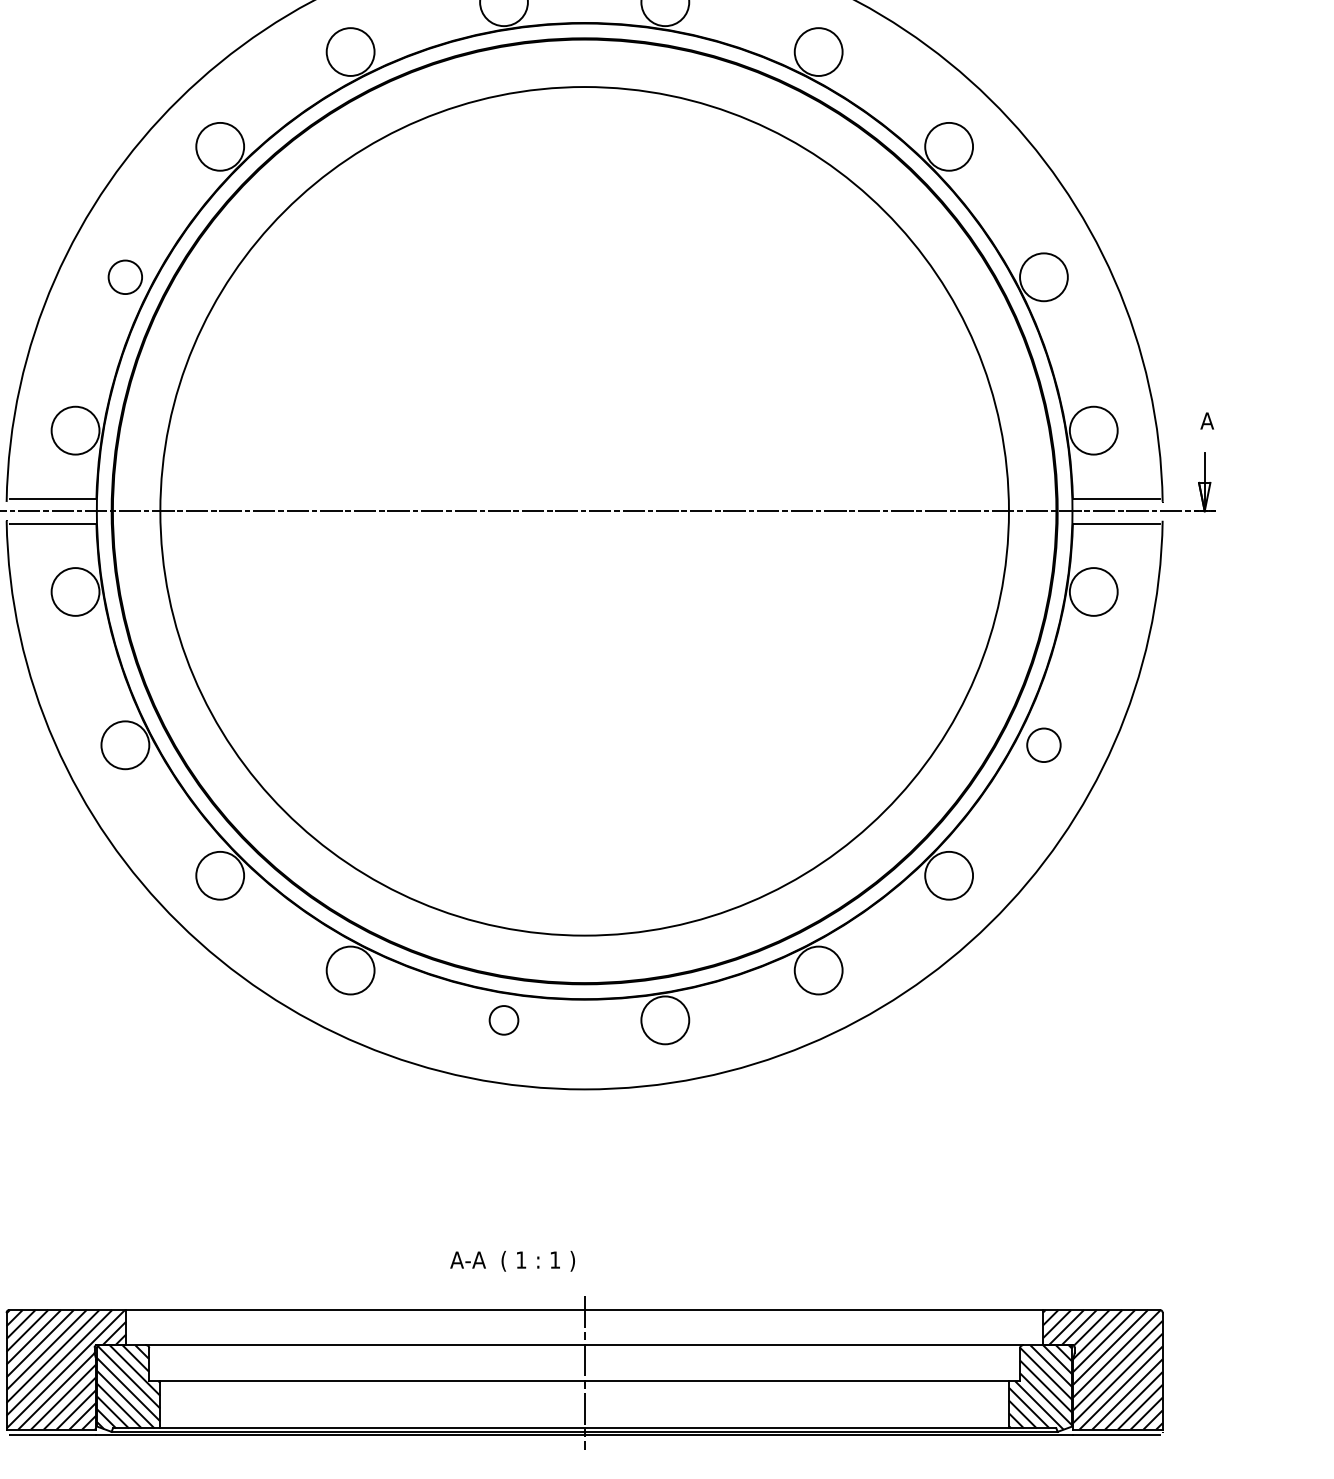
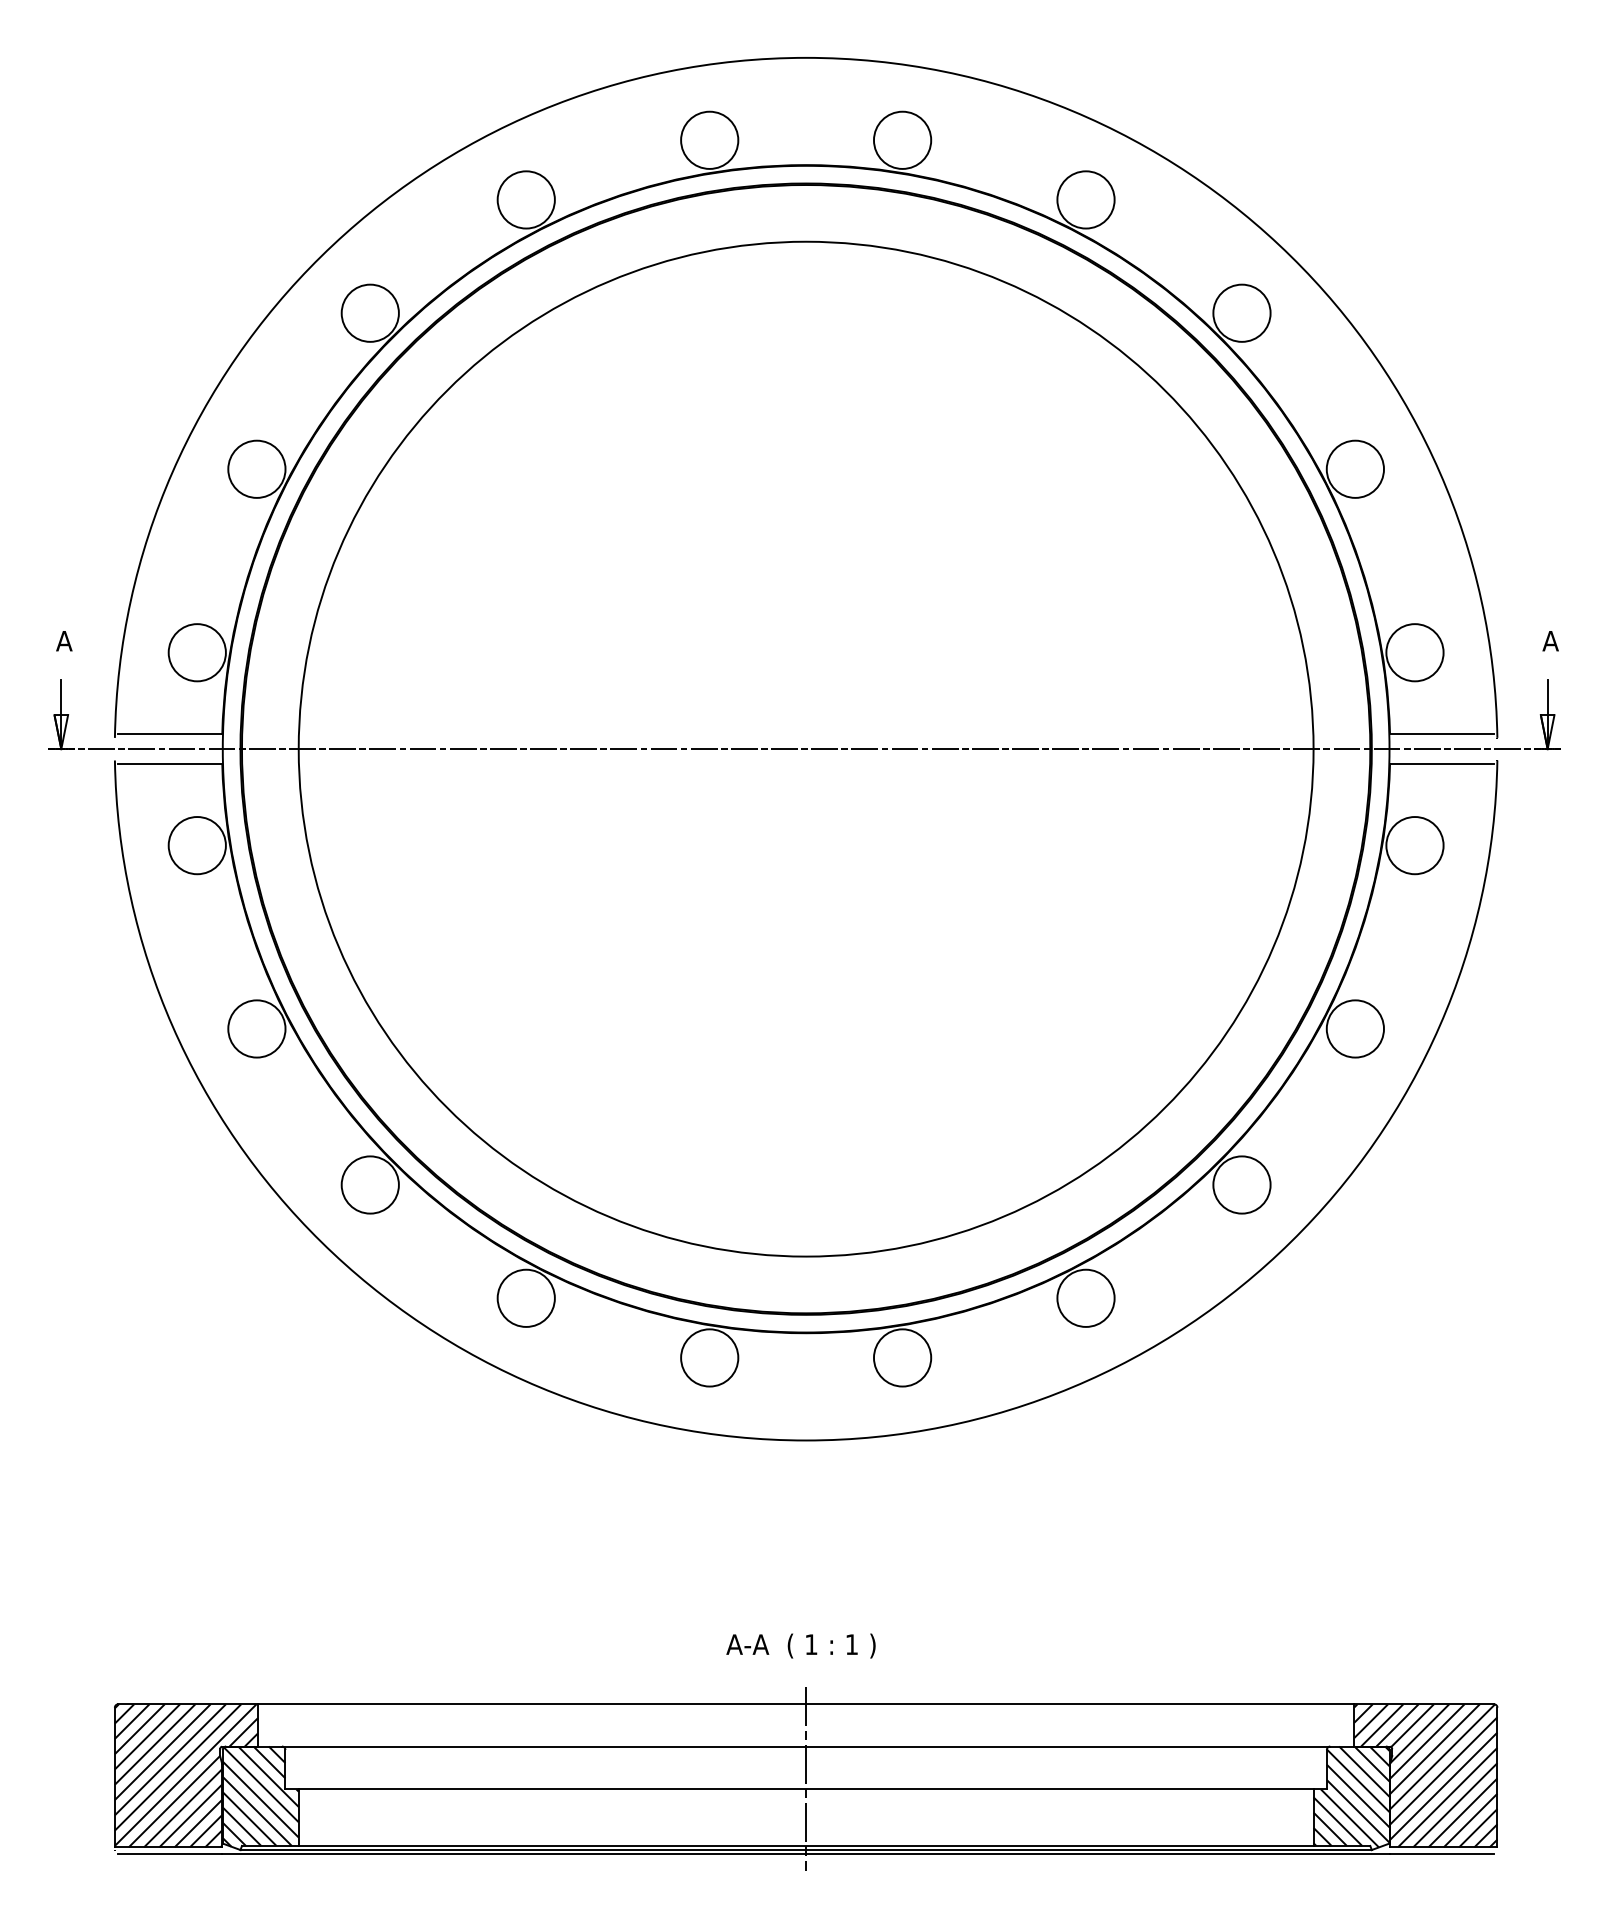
circle: (125, 276) -> (256, 468), size x1.43
circle: (1044, 744) -> (1355, 1028), size x1.43
circle: (503, 1020) -> (709, 1357), size x1.67
text: (512, 1260) -> (800, 1645), moved

